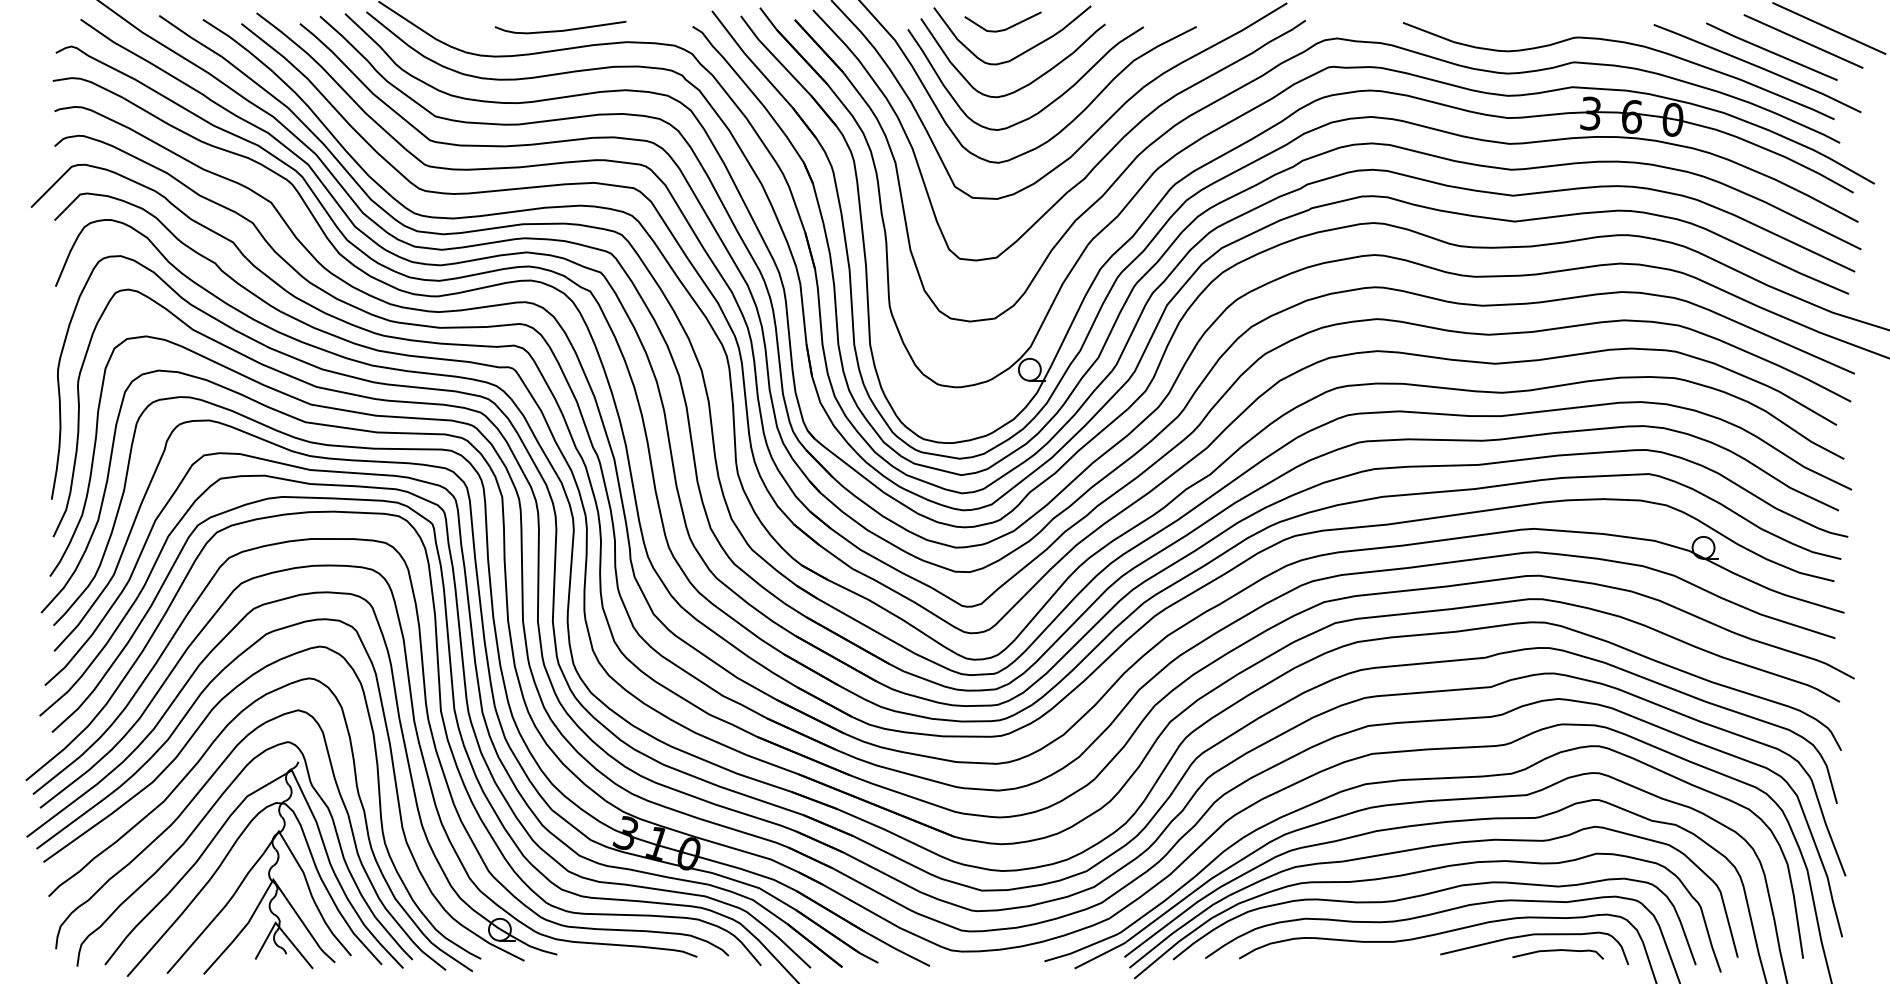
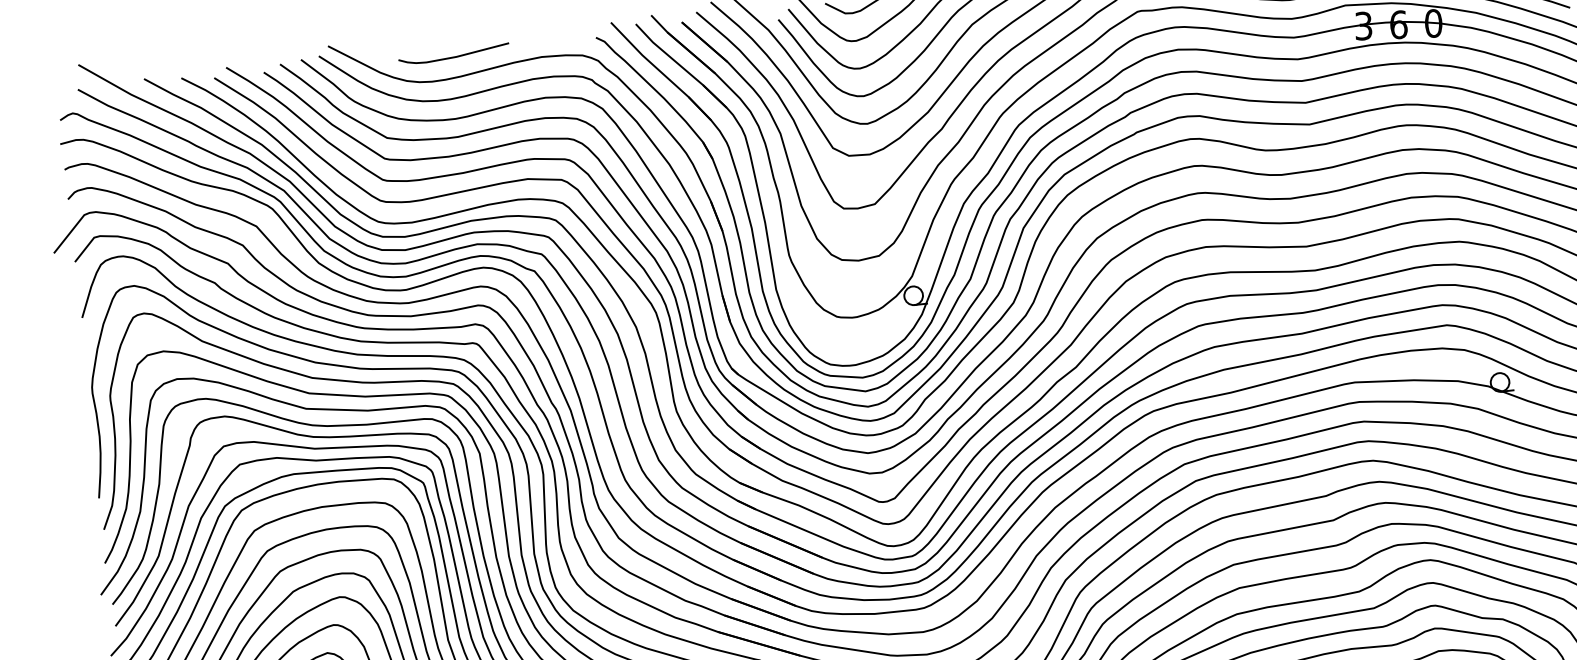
curve: (560, 30) -> (454, 56), moved

